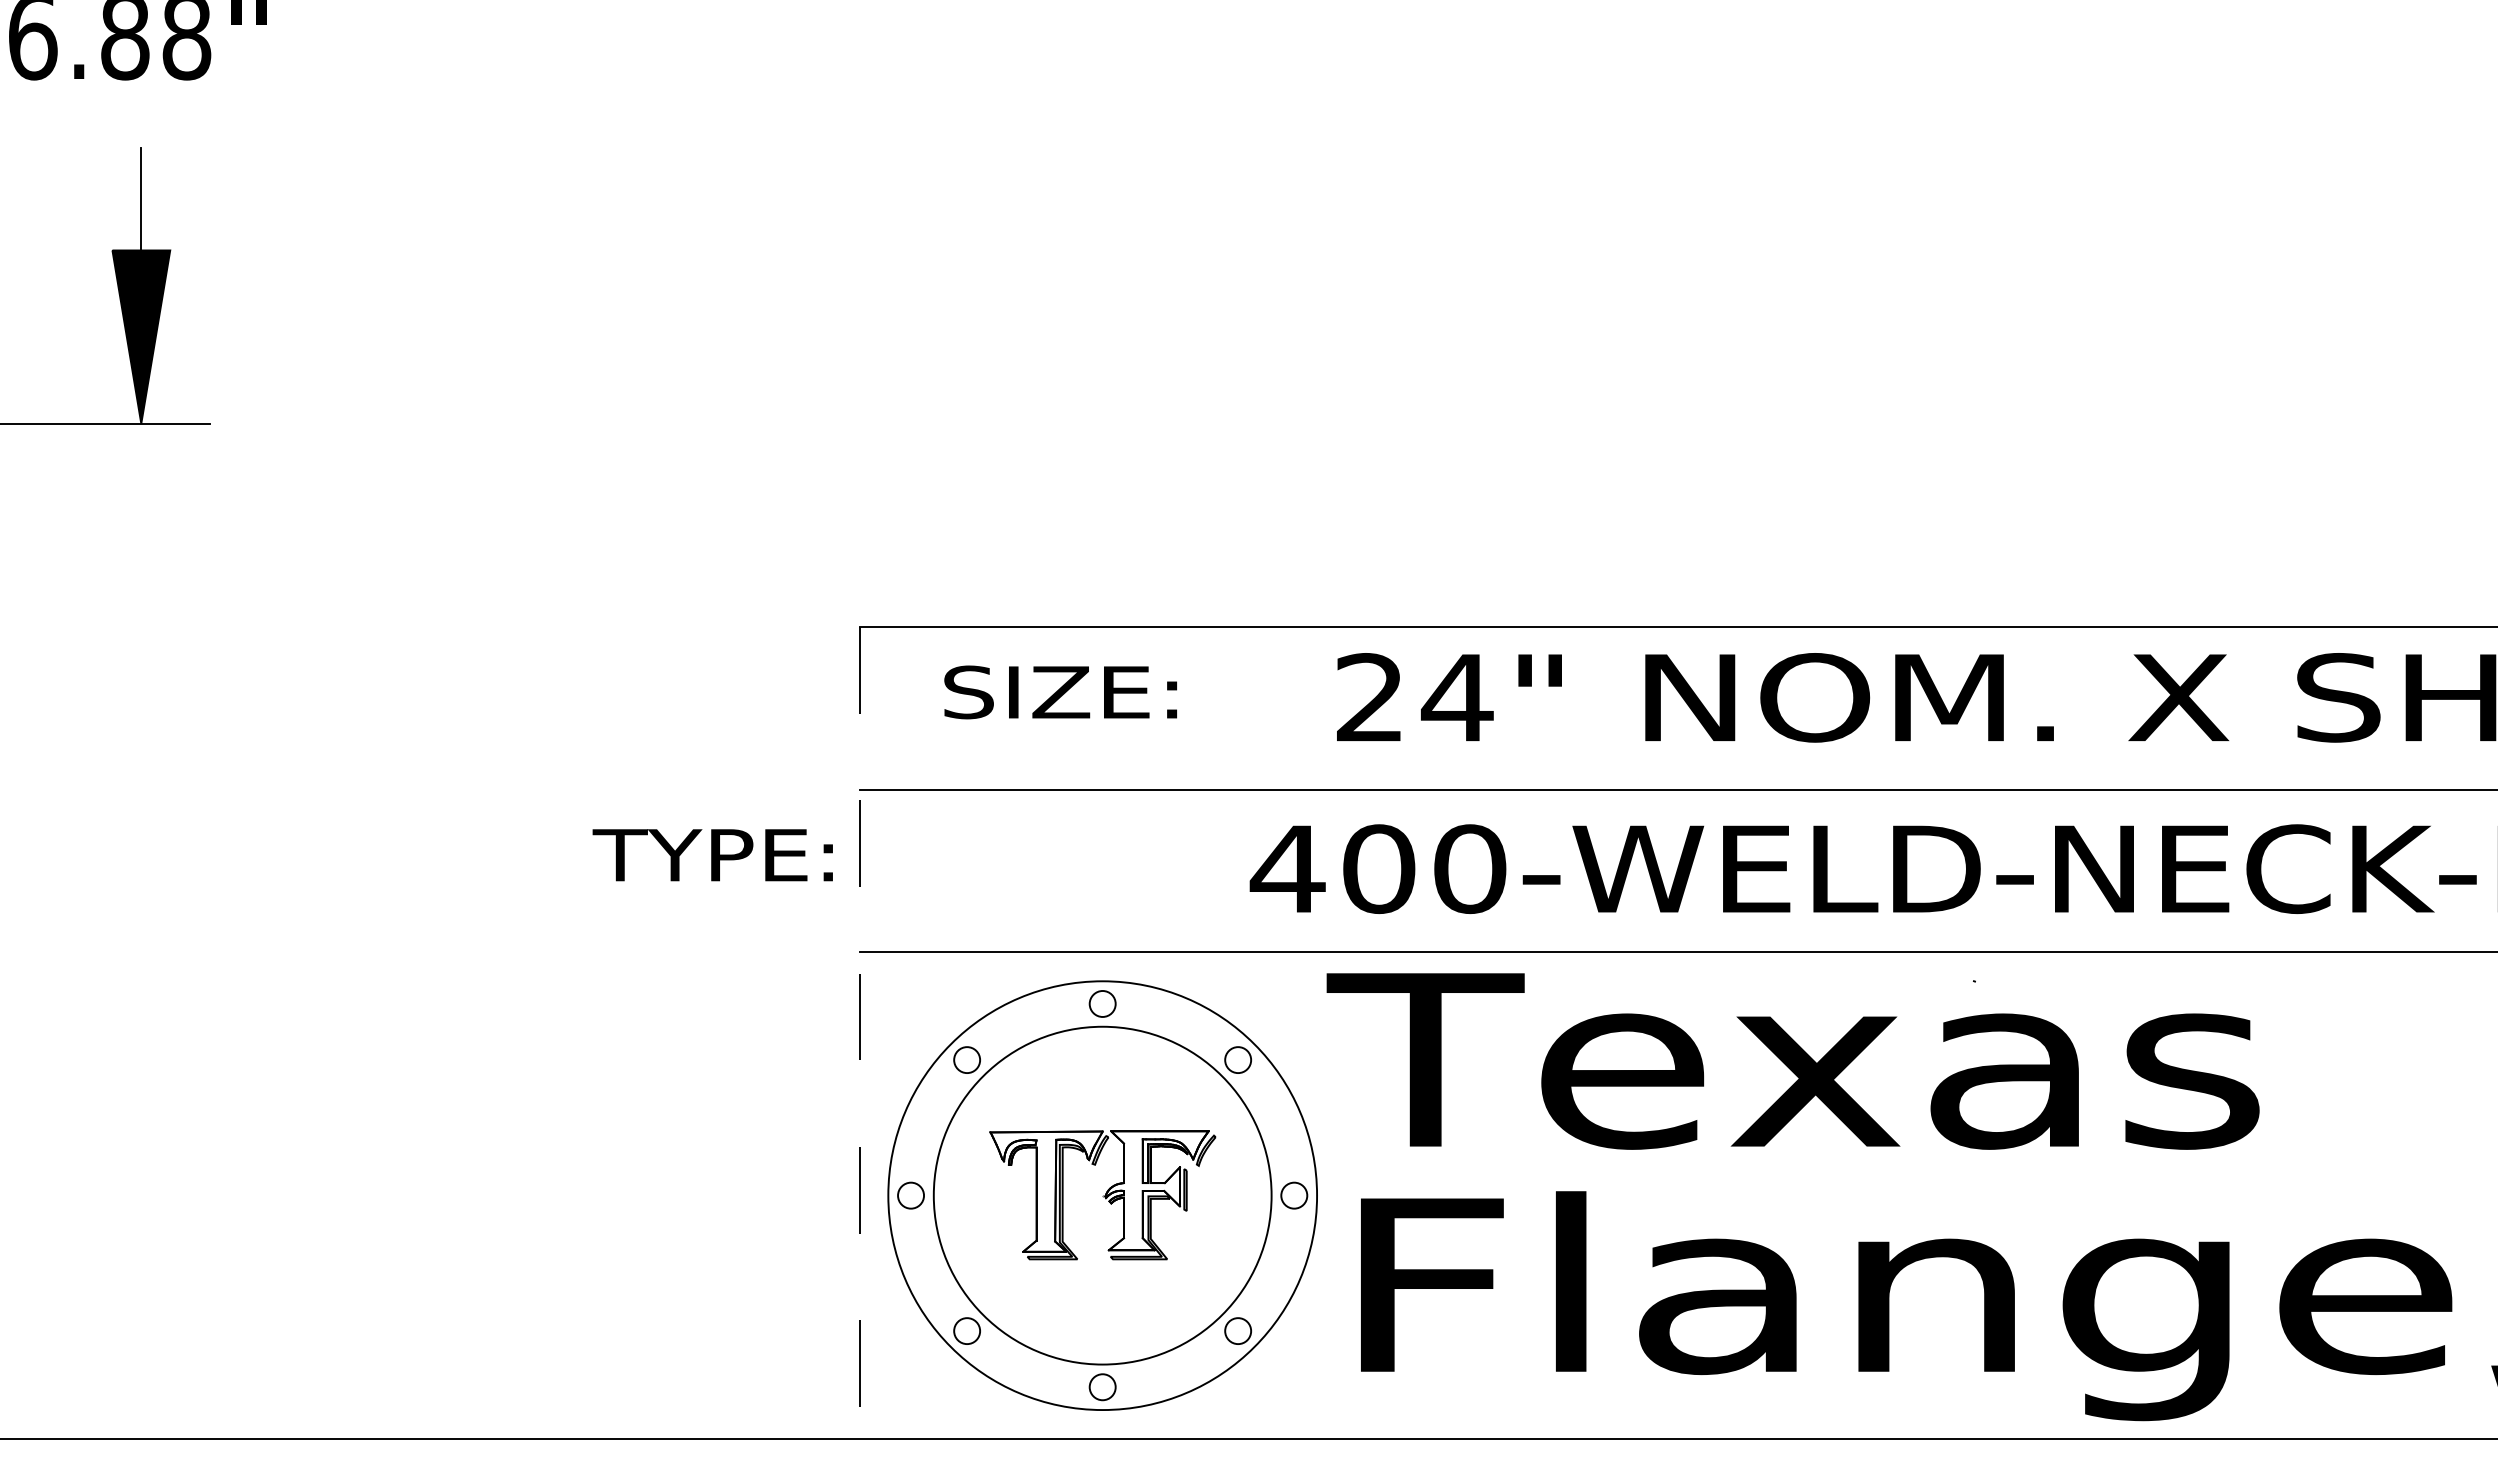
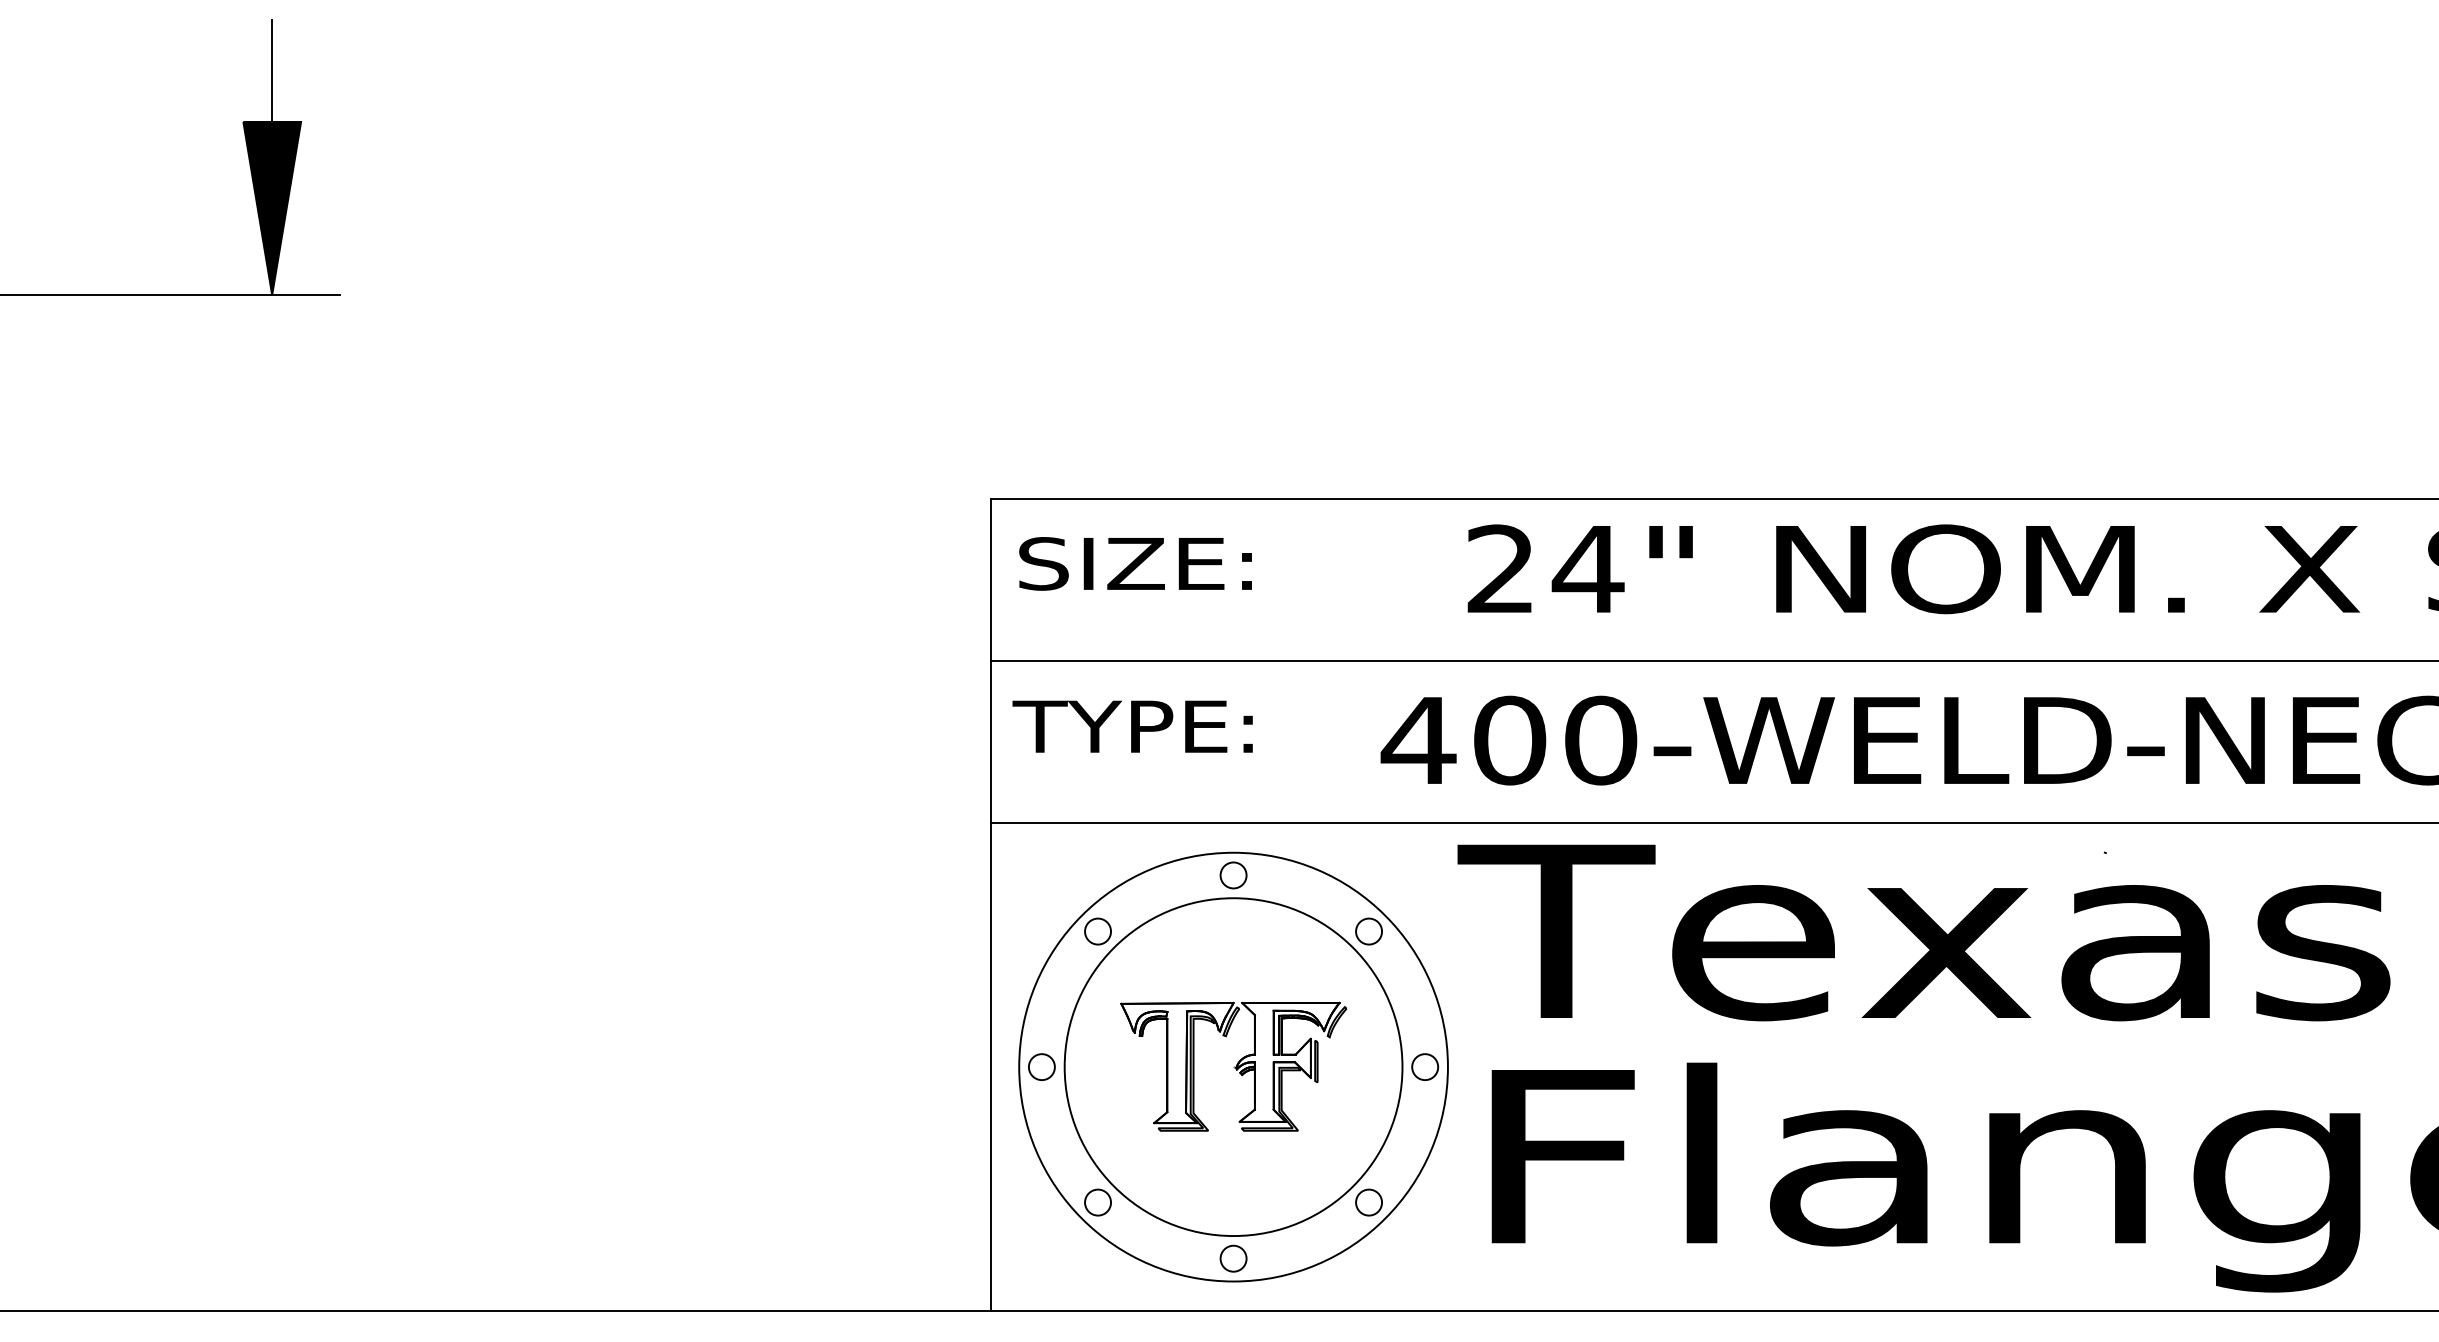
text: (1060, 692) -> (1135, 563), moved
text: (712, 855) -> (1132, 726), moved
line: (860, 1033) -> (991, 904), dashed -> solid

